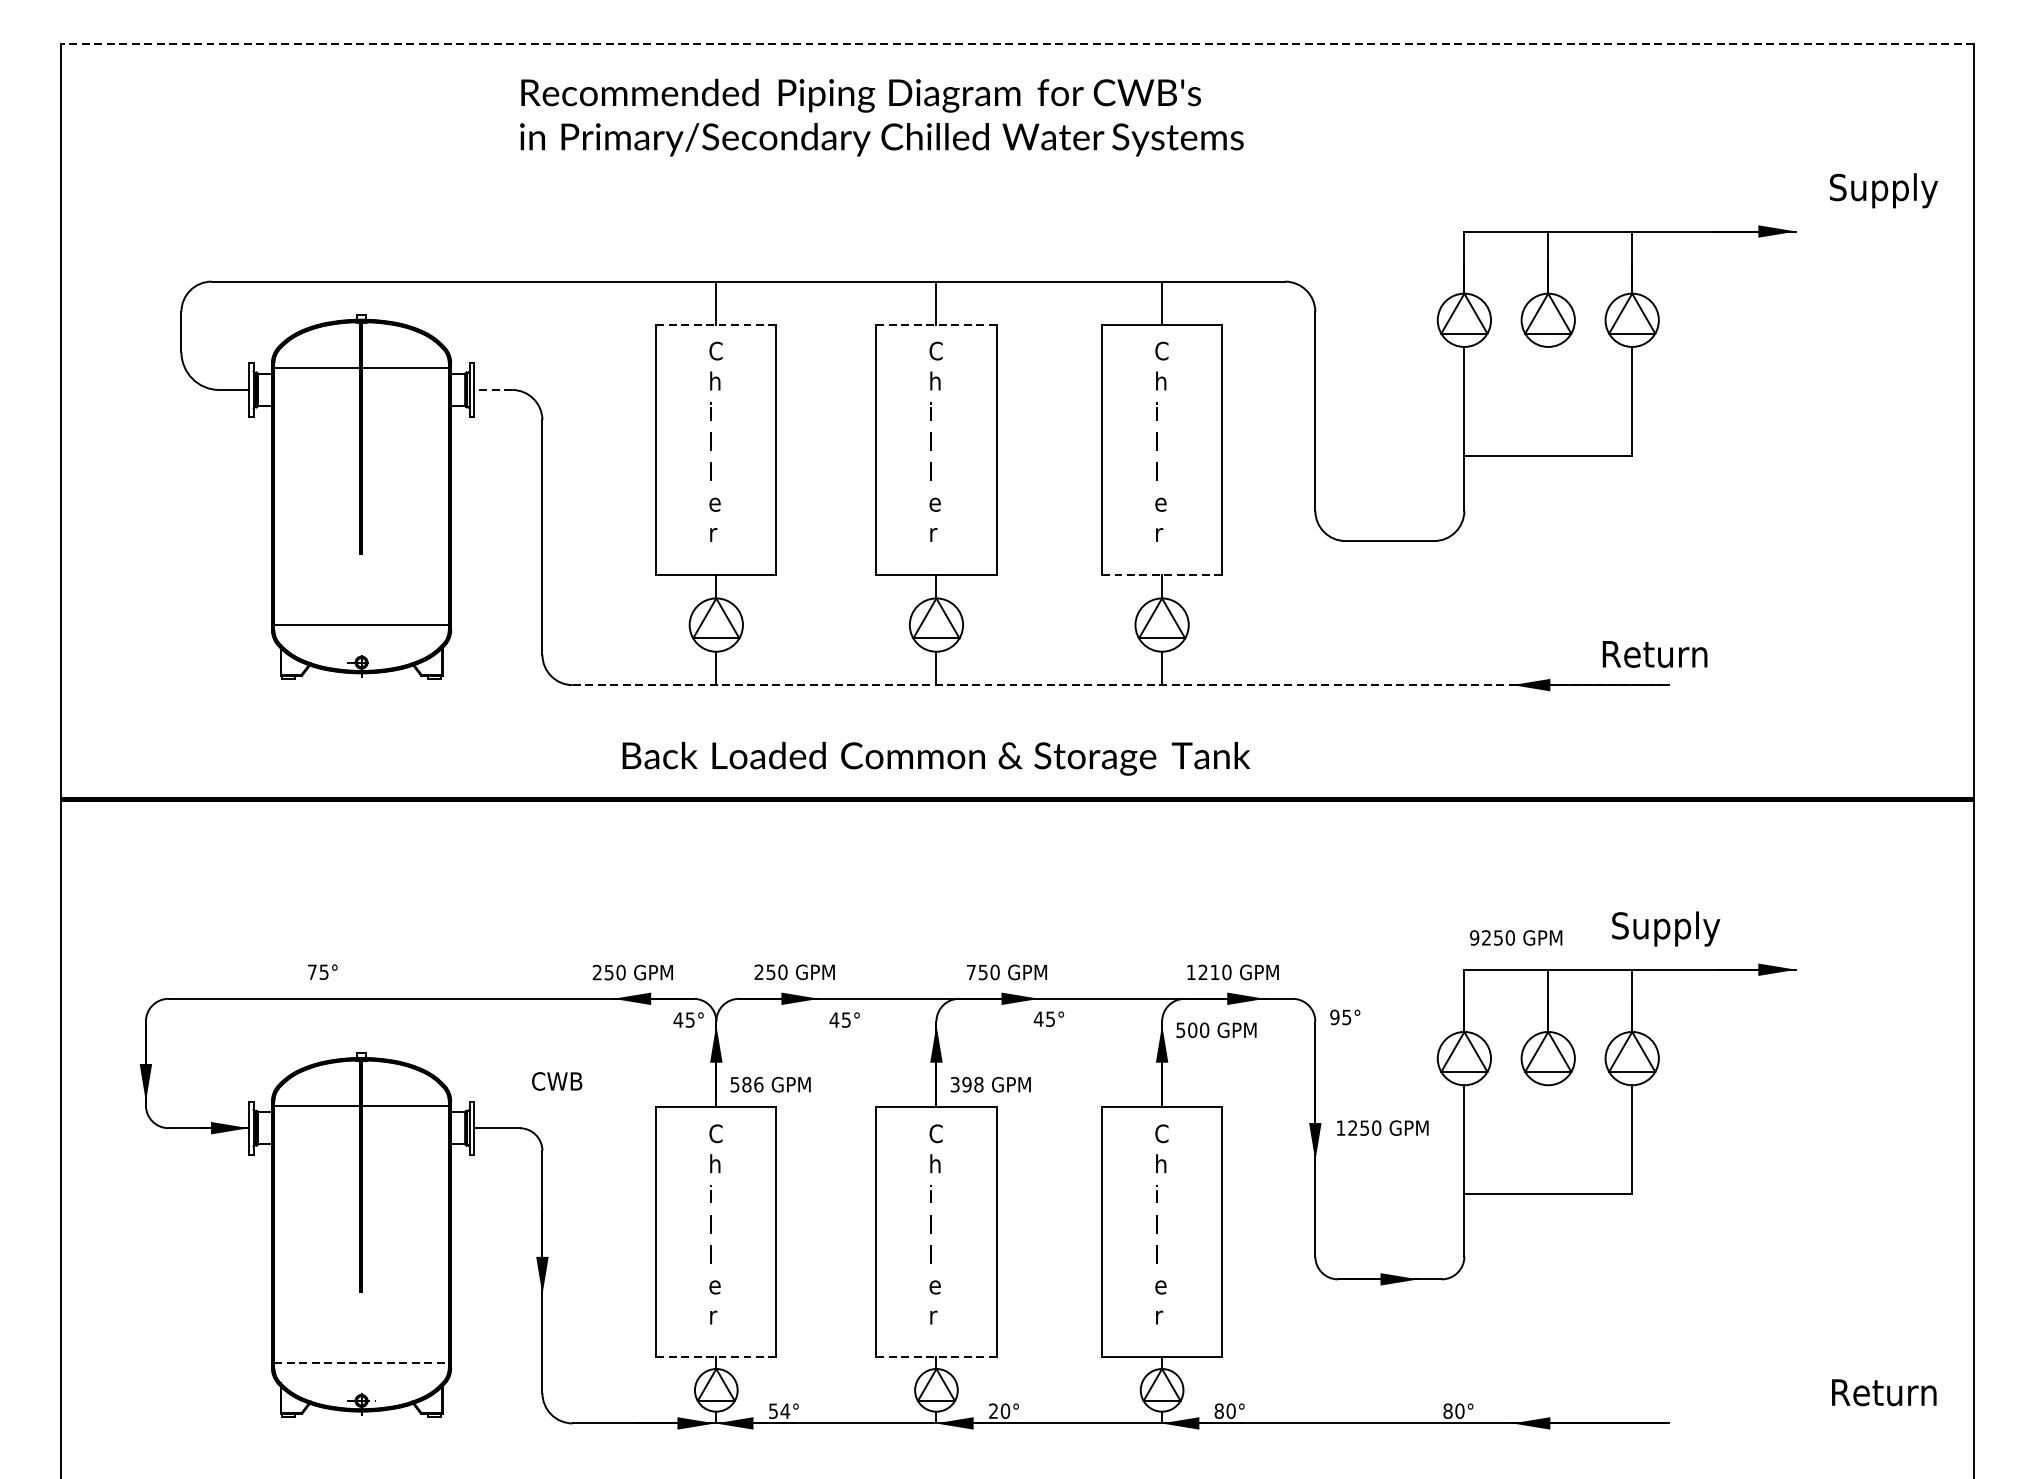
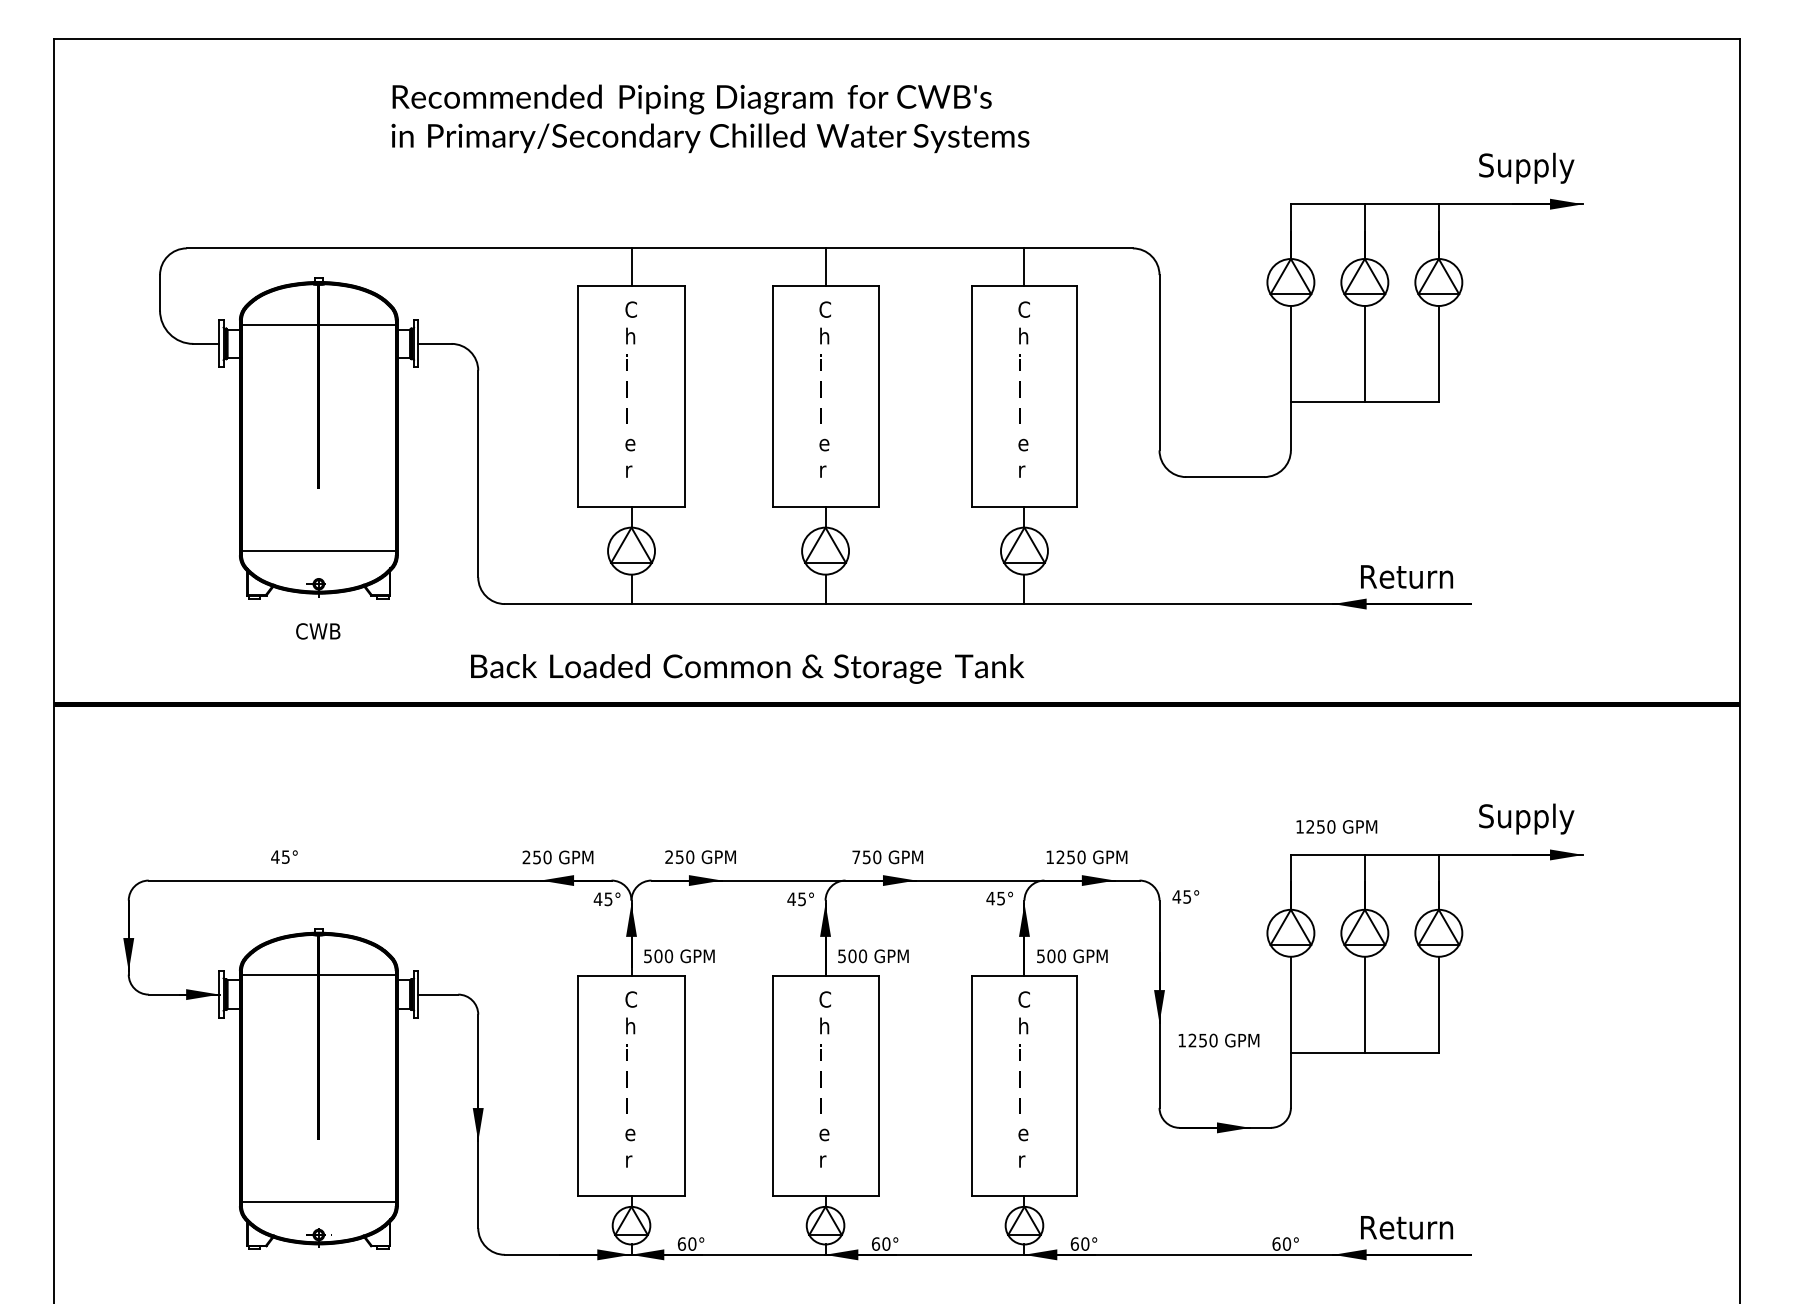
line: (1016, 44) -> (896, 39), dashed -> solid
text: (881, 117) -> (710, 118), moved
text: (1883, 189) -> (1526, 167), moved
line: (716, 324) -> (631, 286), dashed -> solid
line: (937, 324) -> (826, 286), dashed -> solid
line: (492, 389) -> (434, 343), dashed -> solid
line: (1547, 401) -> (1364, 354), added
line: (1162, 574) -> (1024, 506), dashed -> solid
text: (1654, 653) -> (1406, 576), moved
line: (1121, 685) -> (988, 604), dashed -> solid
text: (936, 758) -> (747, 668), moved
text: (1665, 928) -> (1526, 818), moved
text: (1474, 937) -> (1299, 826), 9250 -> 1250
text: (312, 971) -> (275, 856), 75° -> 45°
text: (1214, 972) -> (1070, 857), 1210 -> 1250
text: (1334, 1016) -> (1176, 896), 95° -> 45°
text: (1048, 1019) -> (999, 898), moved
text: (844, 1020) -> (800, 899), moved
text: (1216, 1030) -> (1072, 956), moved
text: (557, 1081) -> (318, 631), moved
text: (752, 1083) -> (663, 955), 586 -> 500
text: (967, 1084) -> (852, 956), 398 -> 500
text: (1382, 1128) -> (1218, 1040), moved
line: (1547, 1139) -> (1364, 1004), added
line: (716, 1357) -> (631, 1196), dashed -> solid
line: (937, 1357) -> (826, 1196), dashed -> solid
line: (361, 1362) -> (318, 1201), dashed -> solid
text: (1883, 1392) -> (1406, 1227), moved
text: (778, 1410) -> (686, 1243), 54° -> 60°
text: (994, 1410) -> (876, 1243), 20° -> 60°
text: (1218, 1410) -> (1074, 1243), 80° -> 60°
text: (1448, 1410) -> (1276, 1243), 80° -> 60°

